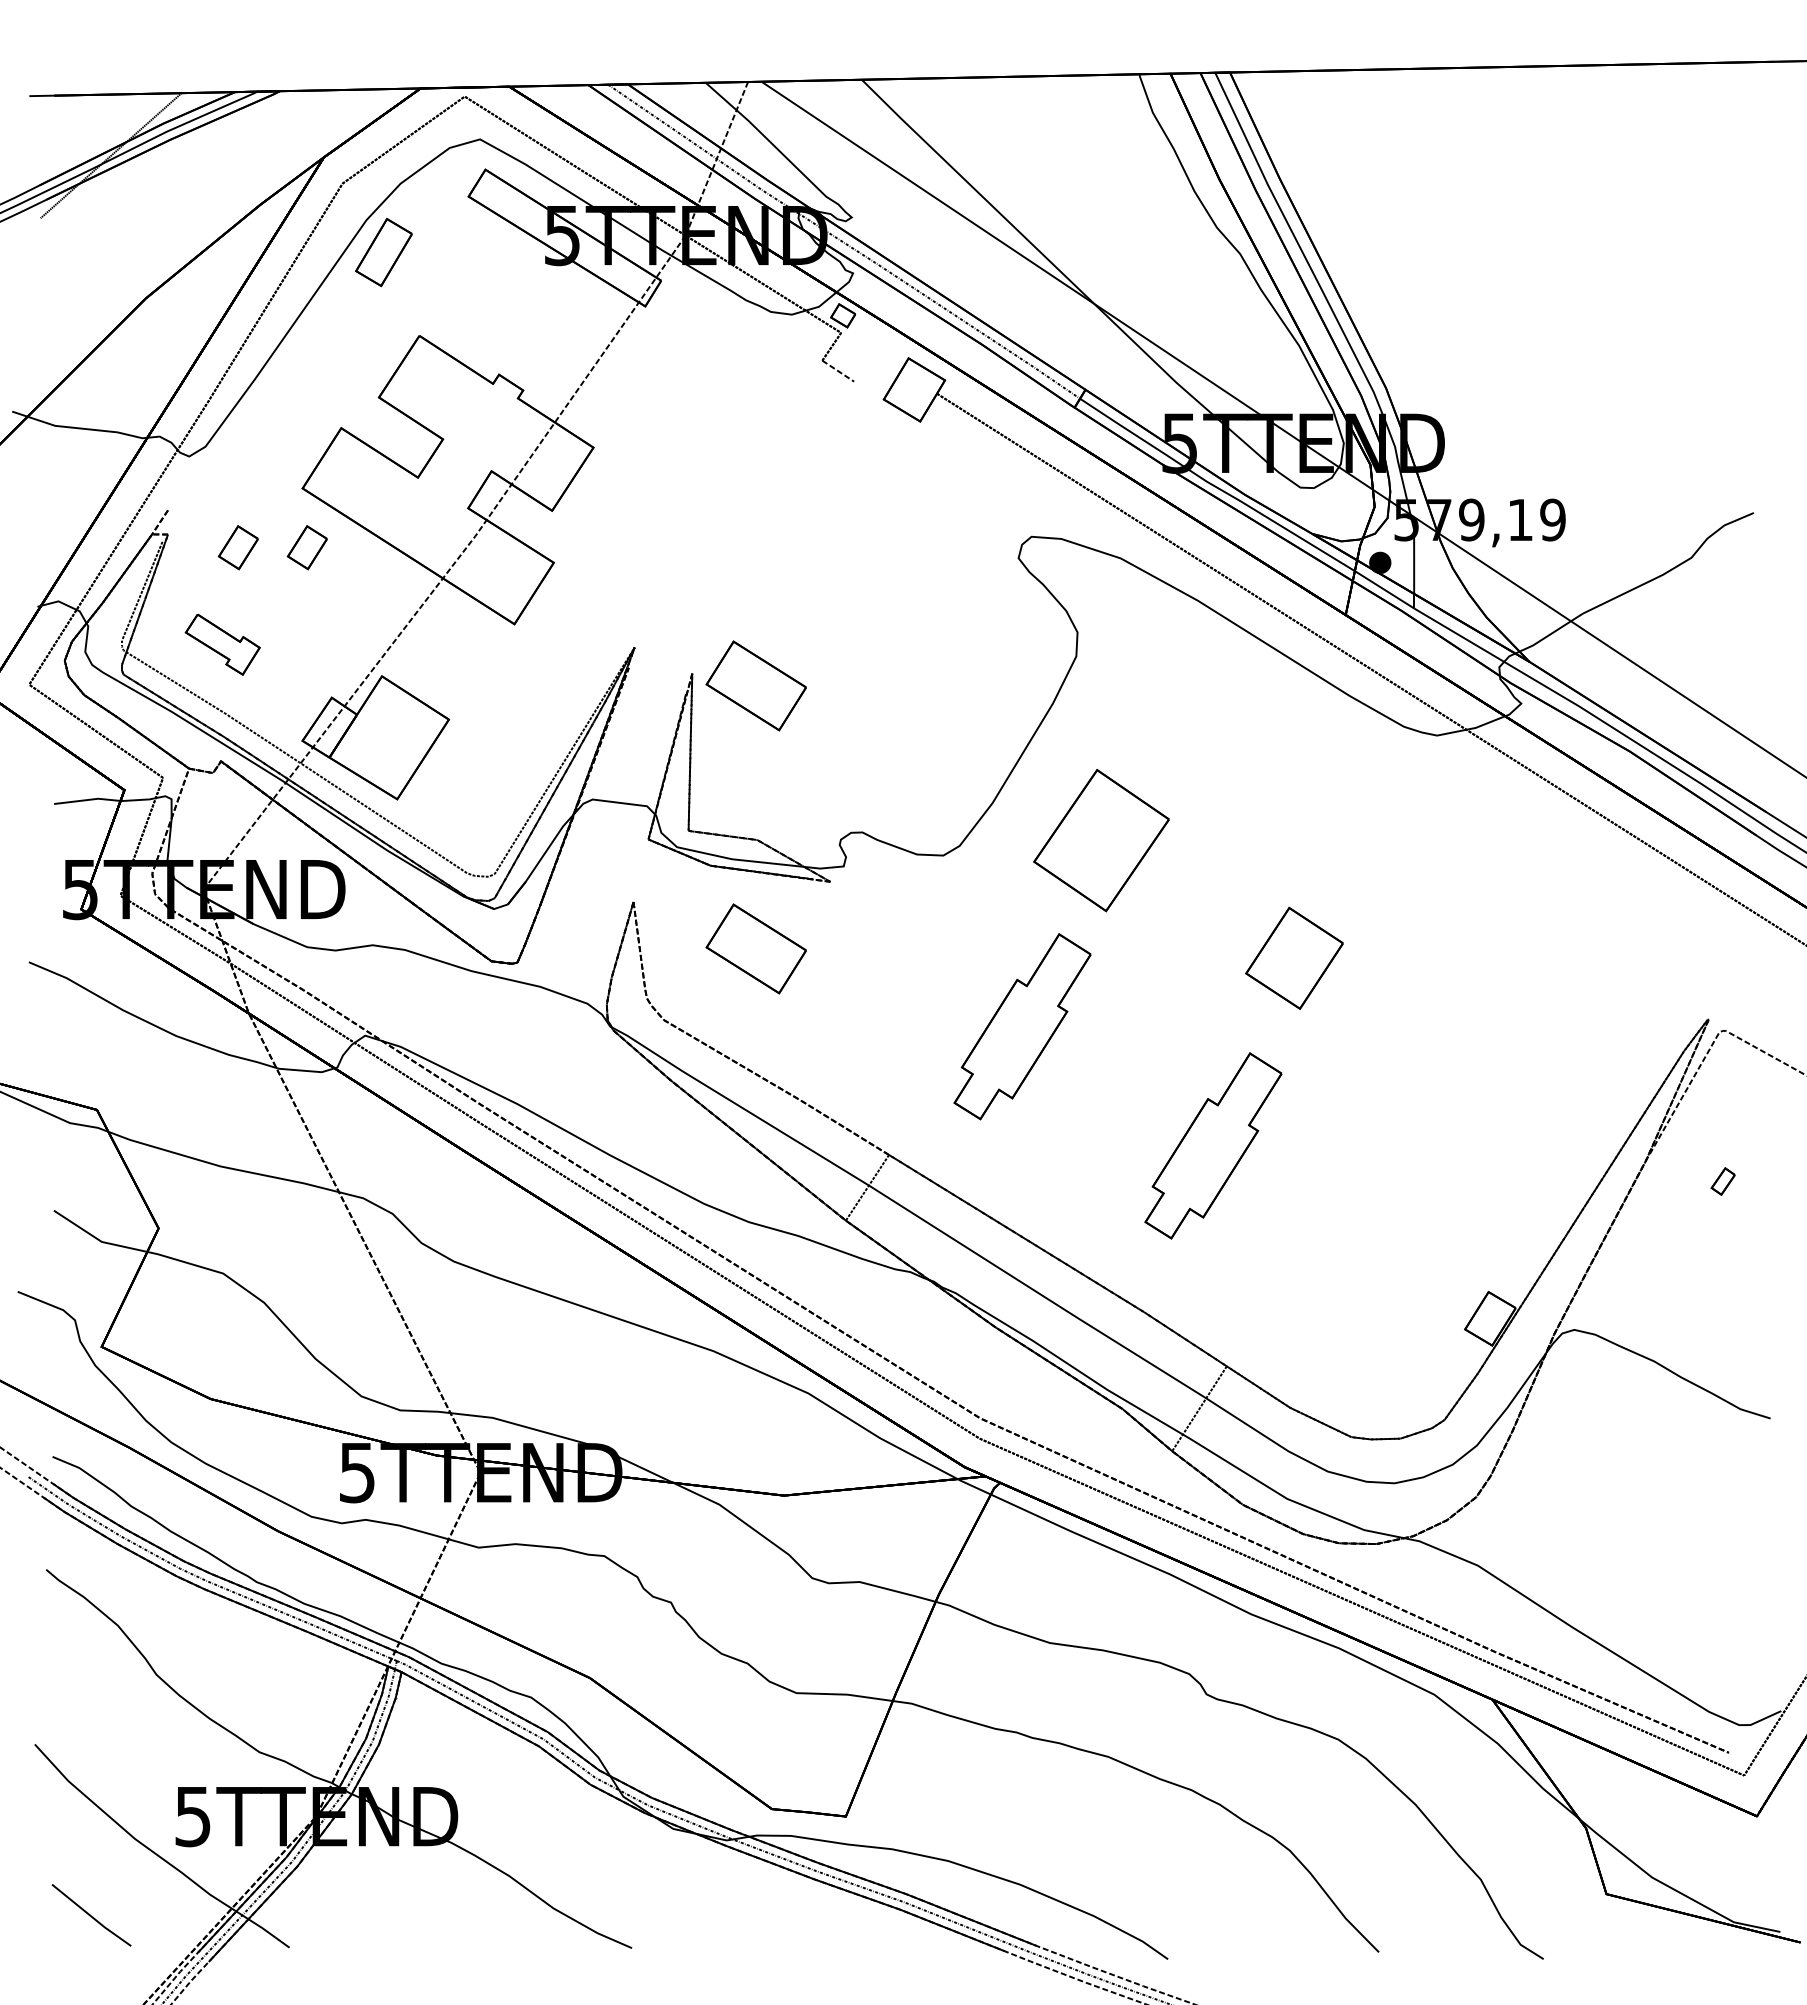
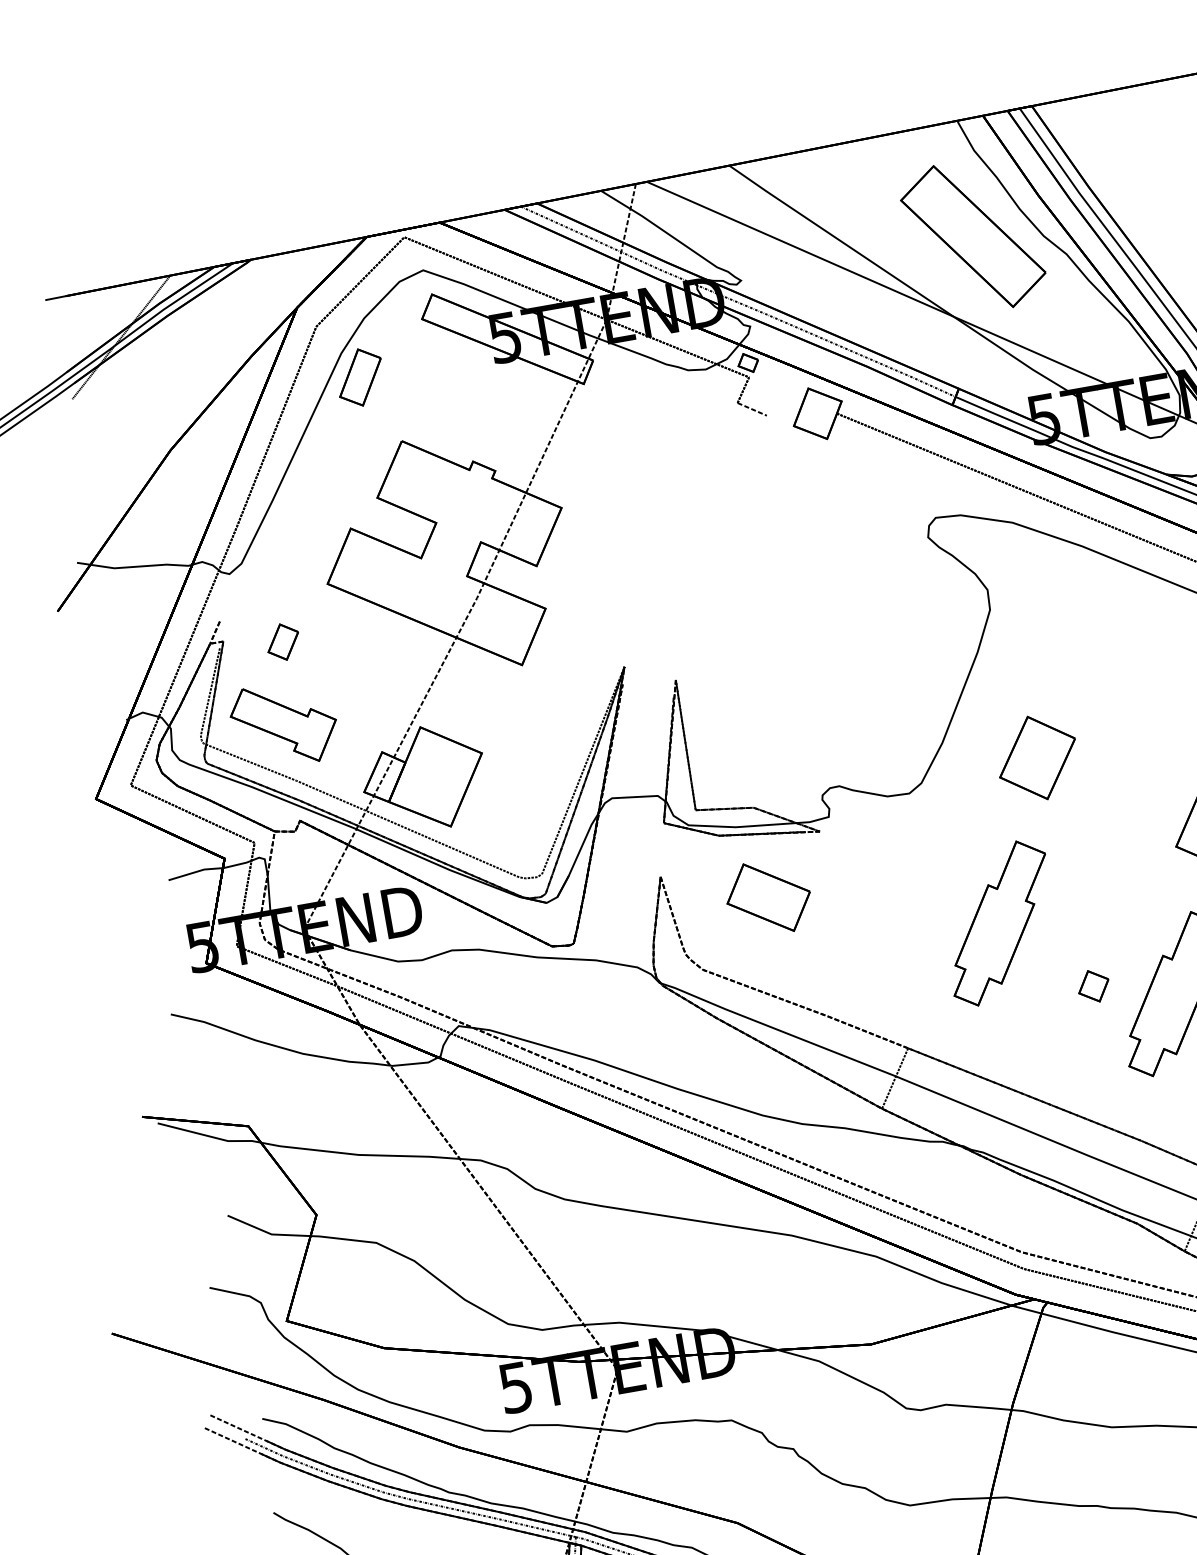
part: (1133, 213) -> (972, 236), added
part: (306, 547) -> (339, 632), removed
part: (222, 644) -> (284, 724), size x1.67
part: (755, 685) -> (729, 680), removed
part: (1101, 839) -> (1037, 757), size x0.71
part: (1119, 1120) -> (1093, 986), added

